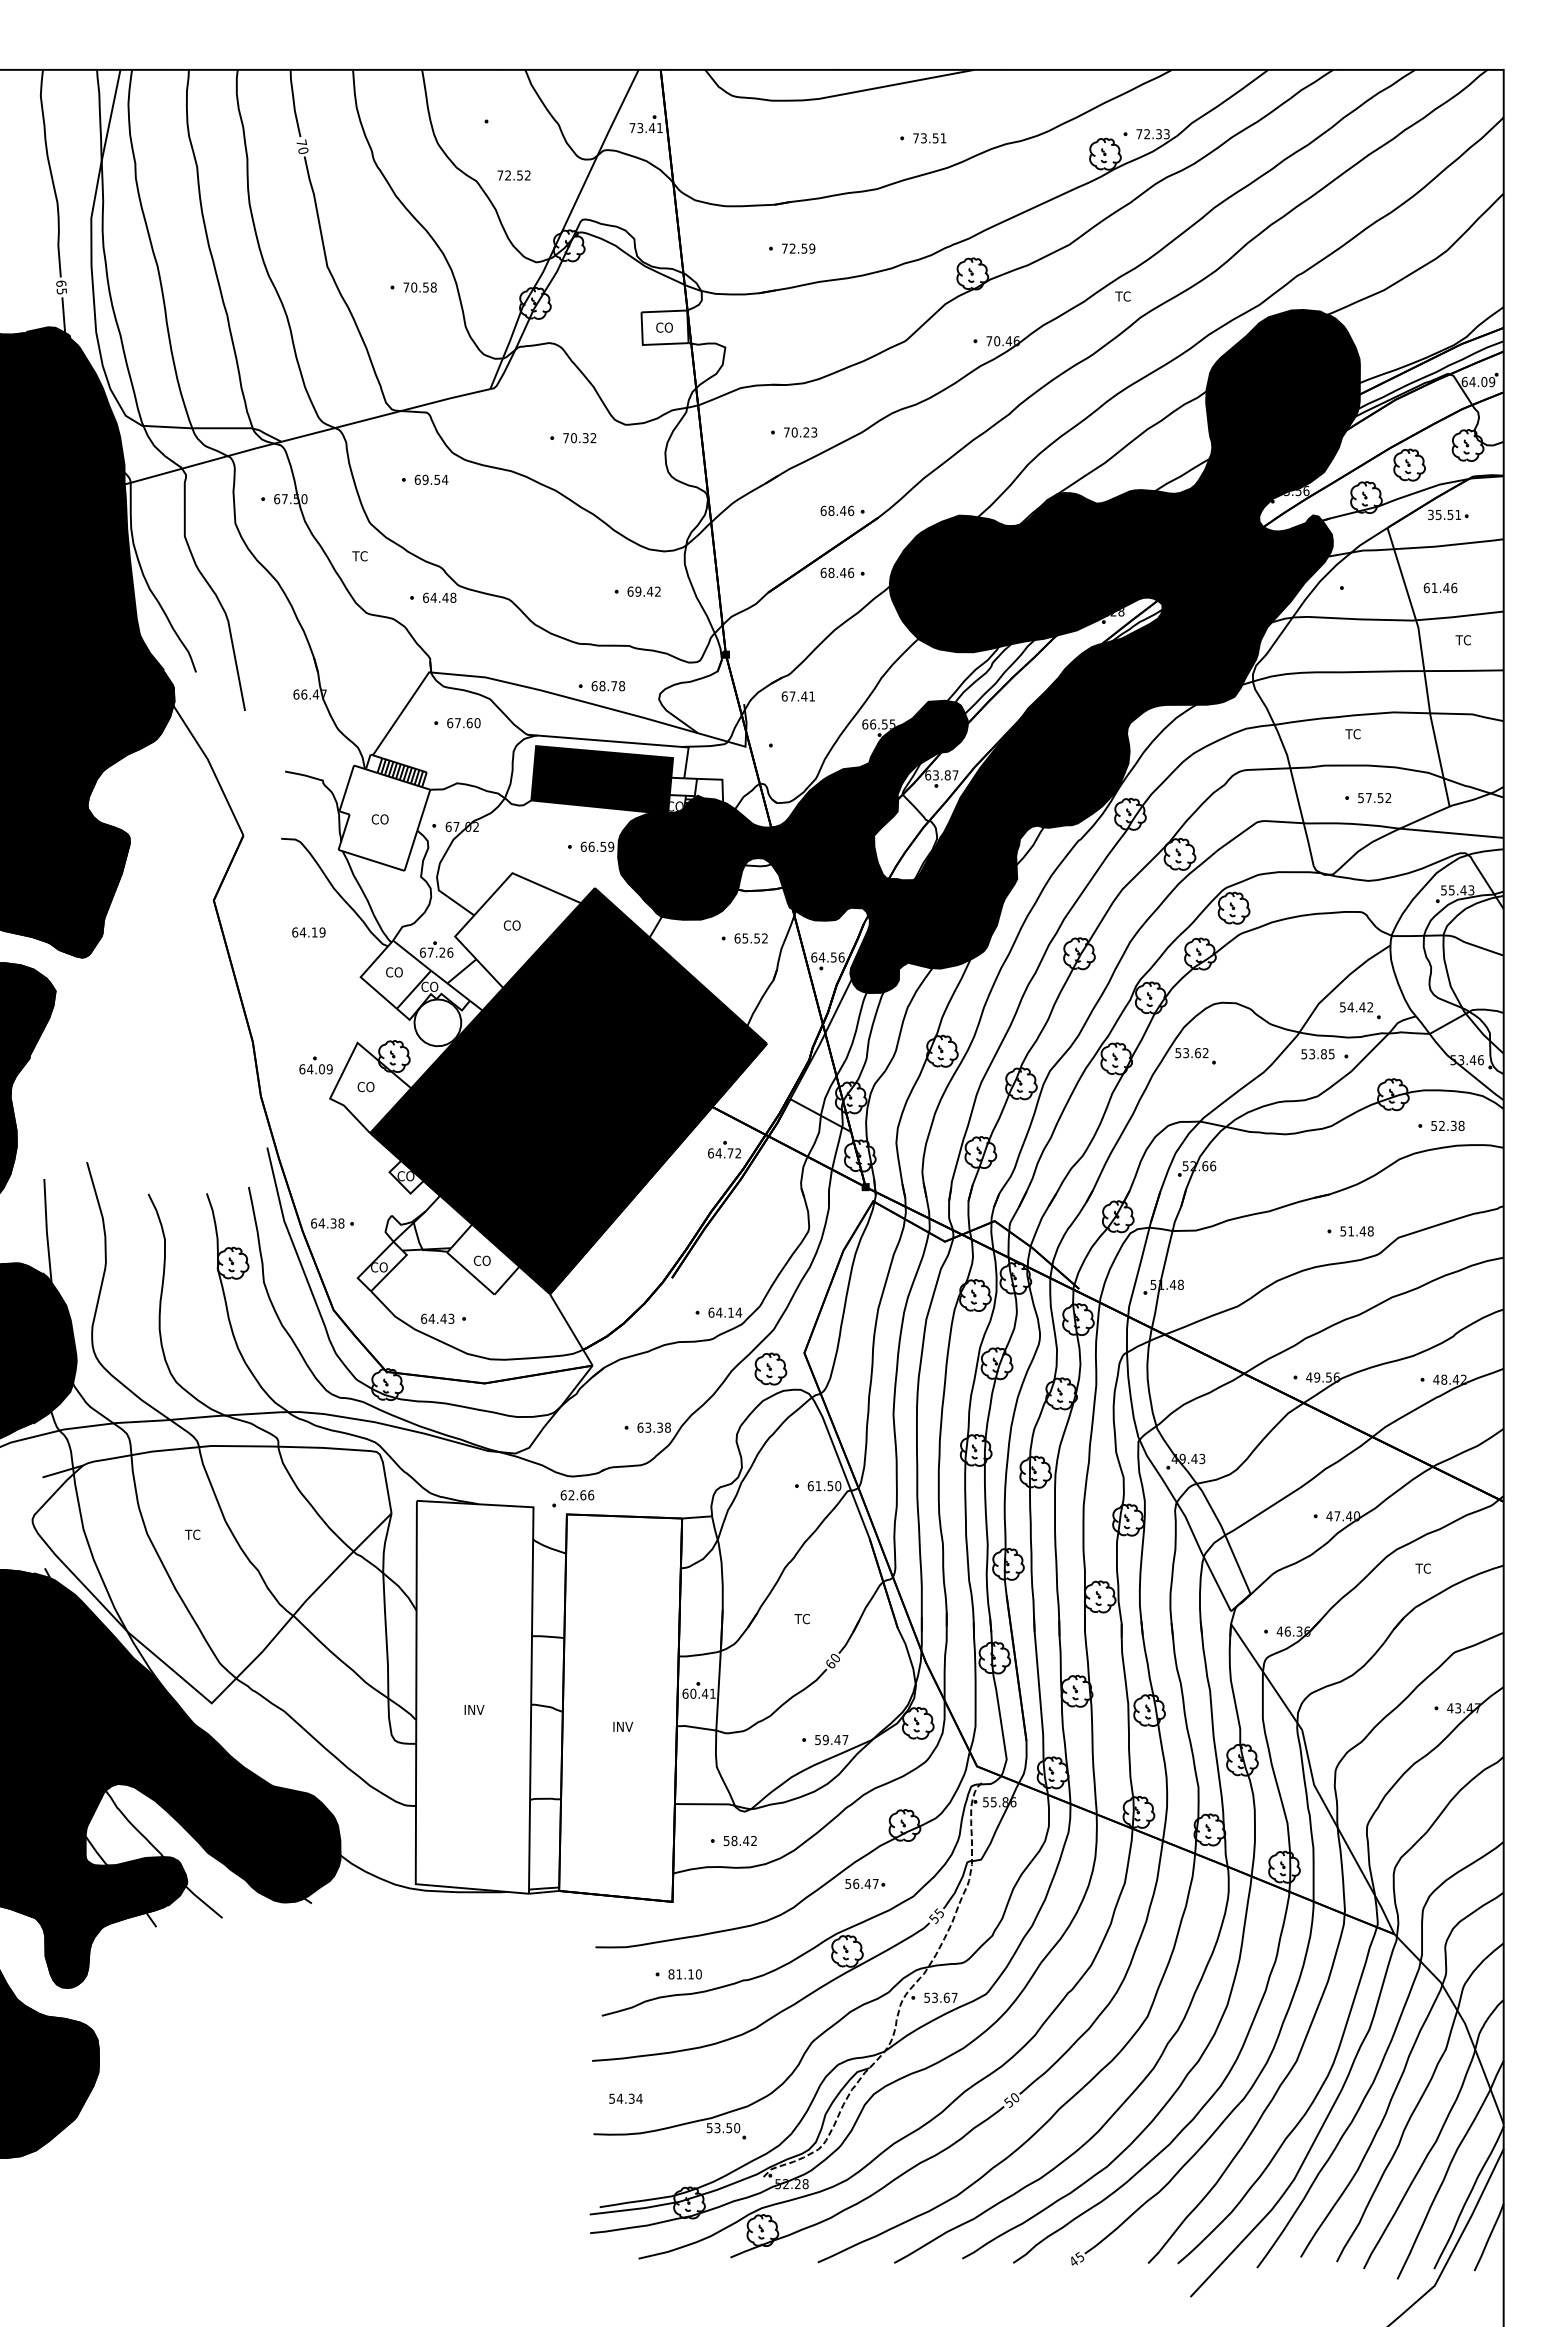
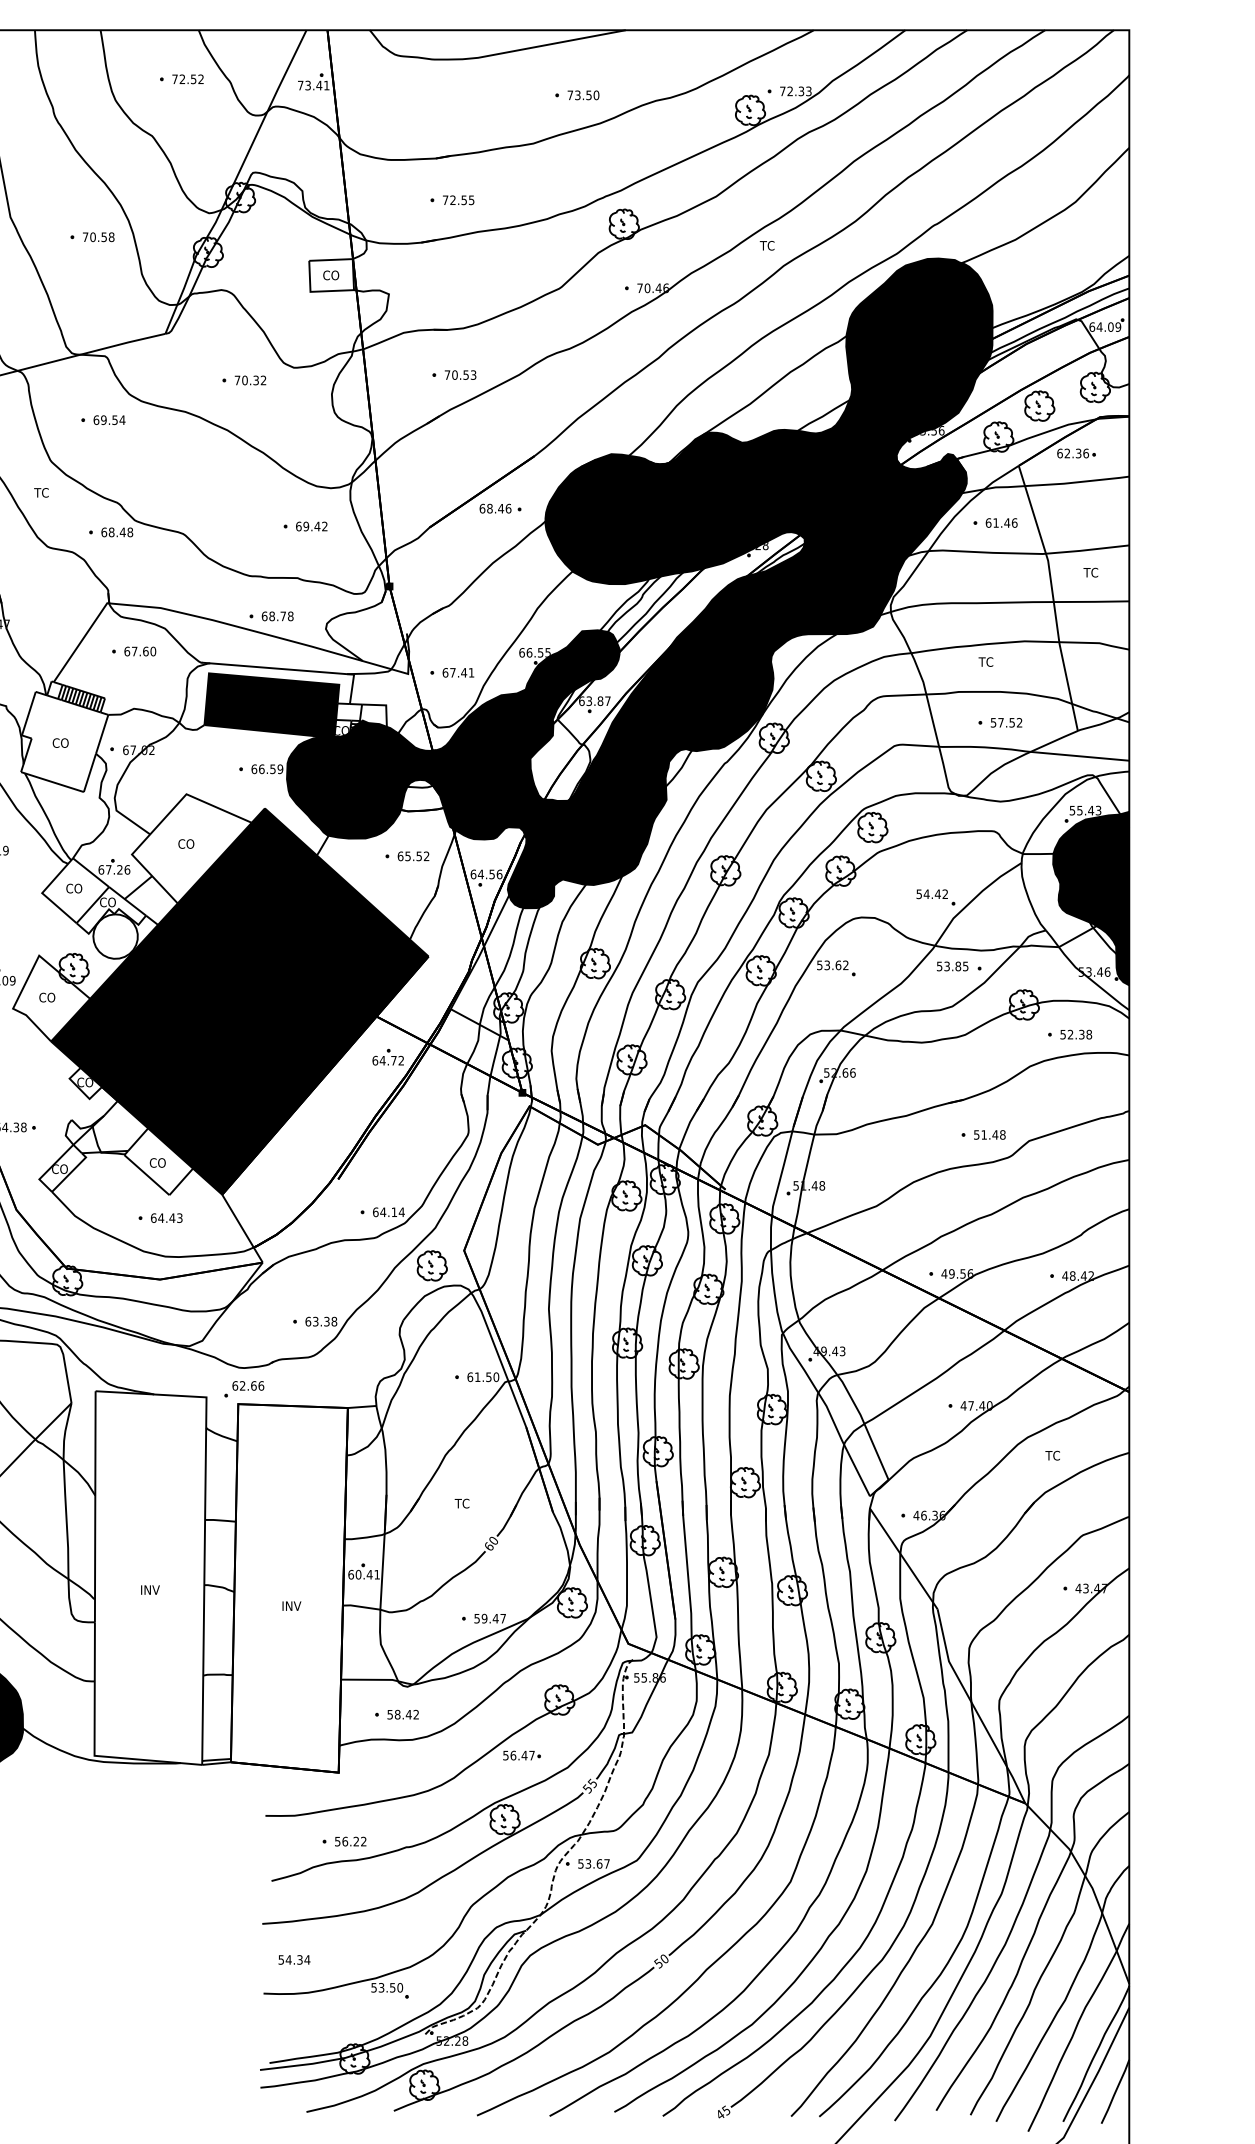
text: (943, 138) -> (596, 95), 73.51 -> 73.50
text: (513, 175) -> (187, 79), moved
text: (812, 248) -> (471, 200), 72.59 -> 72.55
text: (806, 432) -> (466, 375), 70.23 -> 70.53
part: (842, 510) -> (500, 449), removed
text: (1444, 514) -> (1072, 453), 35.51 -> 62.36
text: (1440, 588) -> (1001, 523), moved
text: (433, 597) -> (111, 532), 64.48 -> 68.48
text: (797, 696) -> (457, 672), moved
fill: (1463, 982) -> (1091, 898), added
part: (1360, 1010) -> (936, 897), moved
text: (437, 1318) -> (166, 1217), moved
text: (684, 1974) -> (350, 1841), 81.10 -> 56.22

